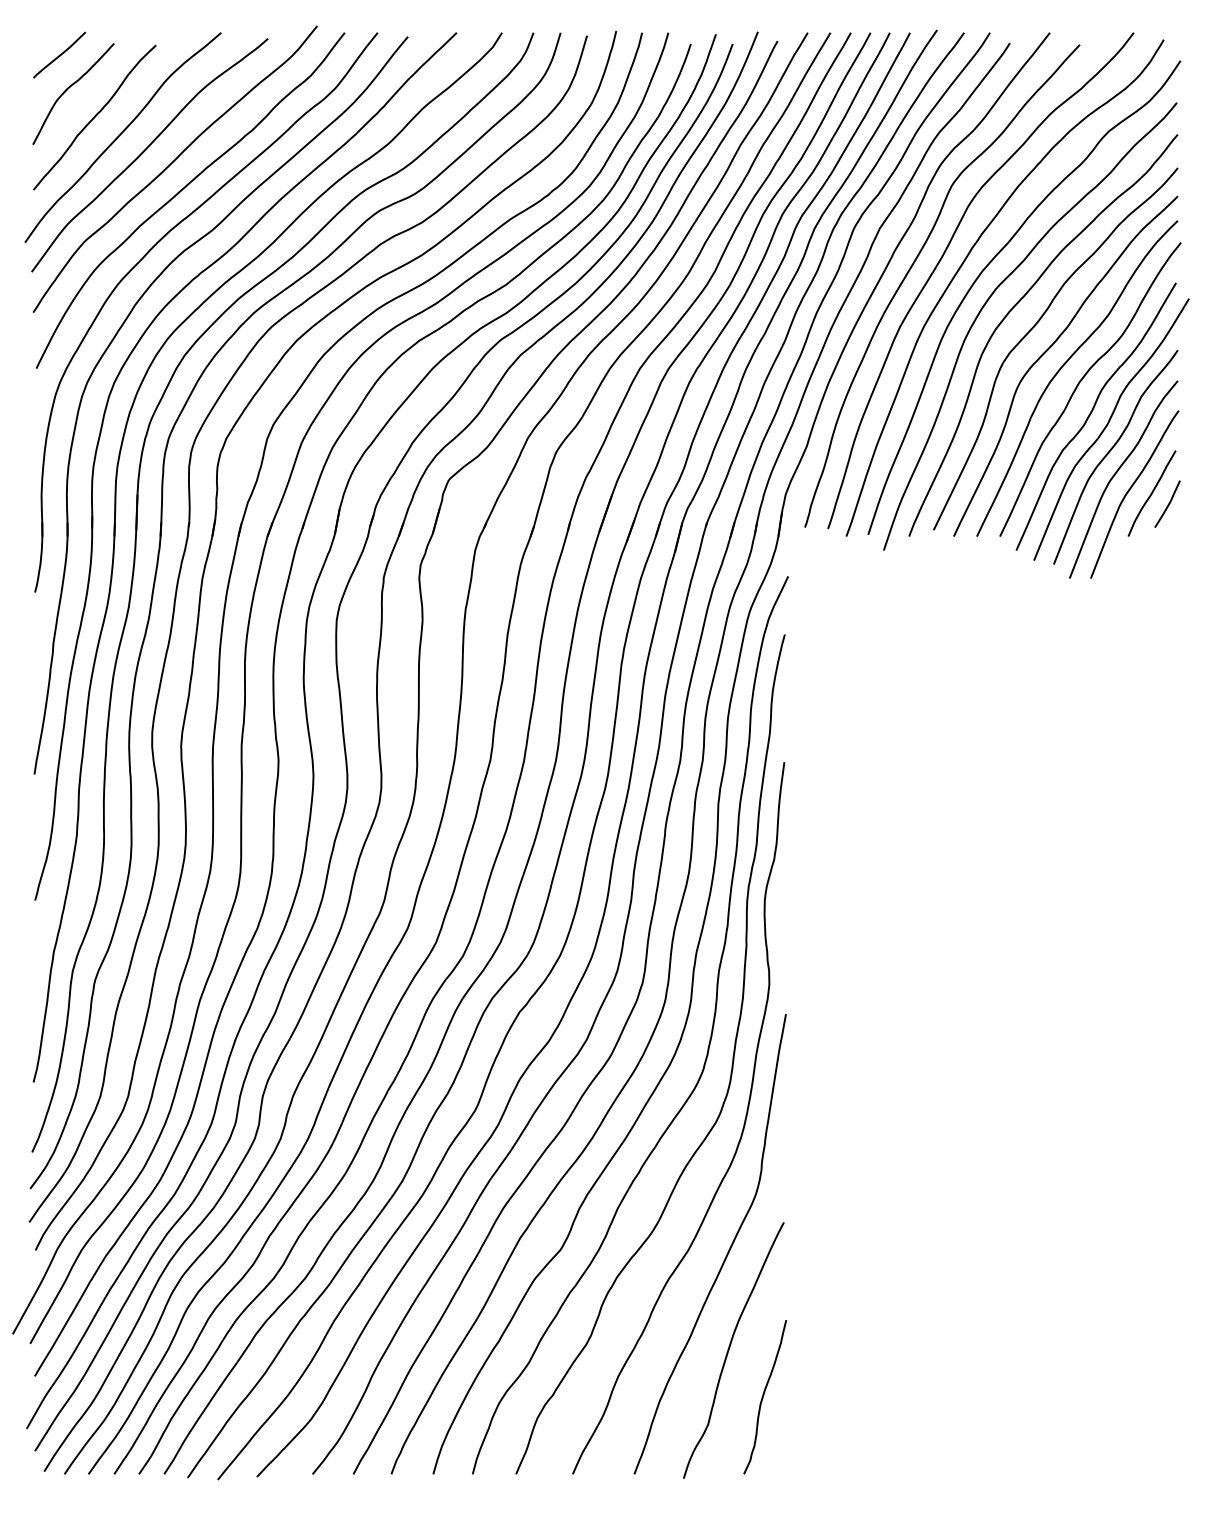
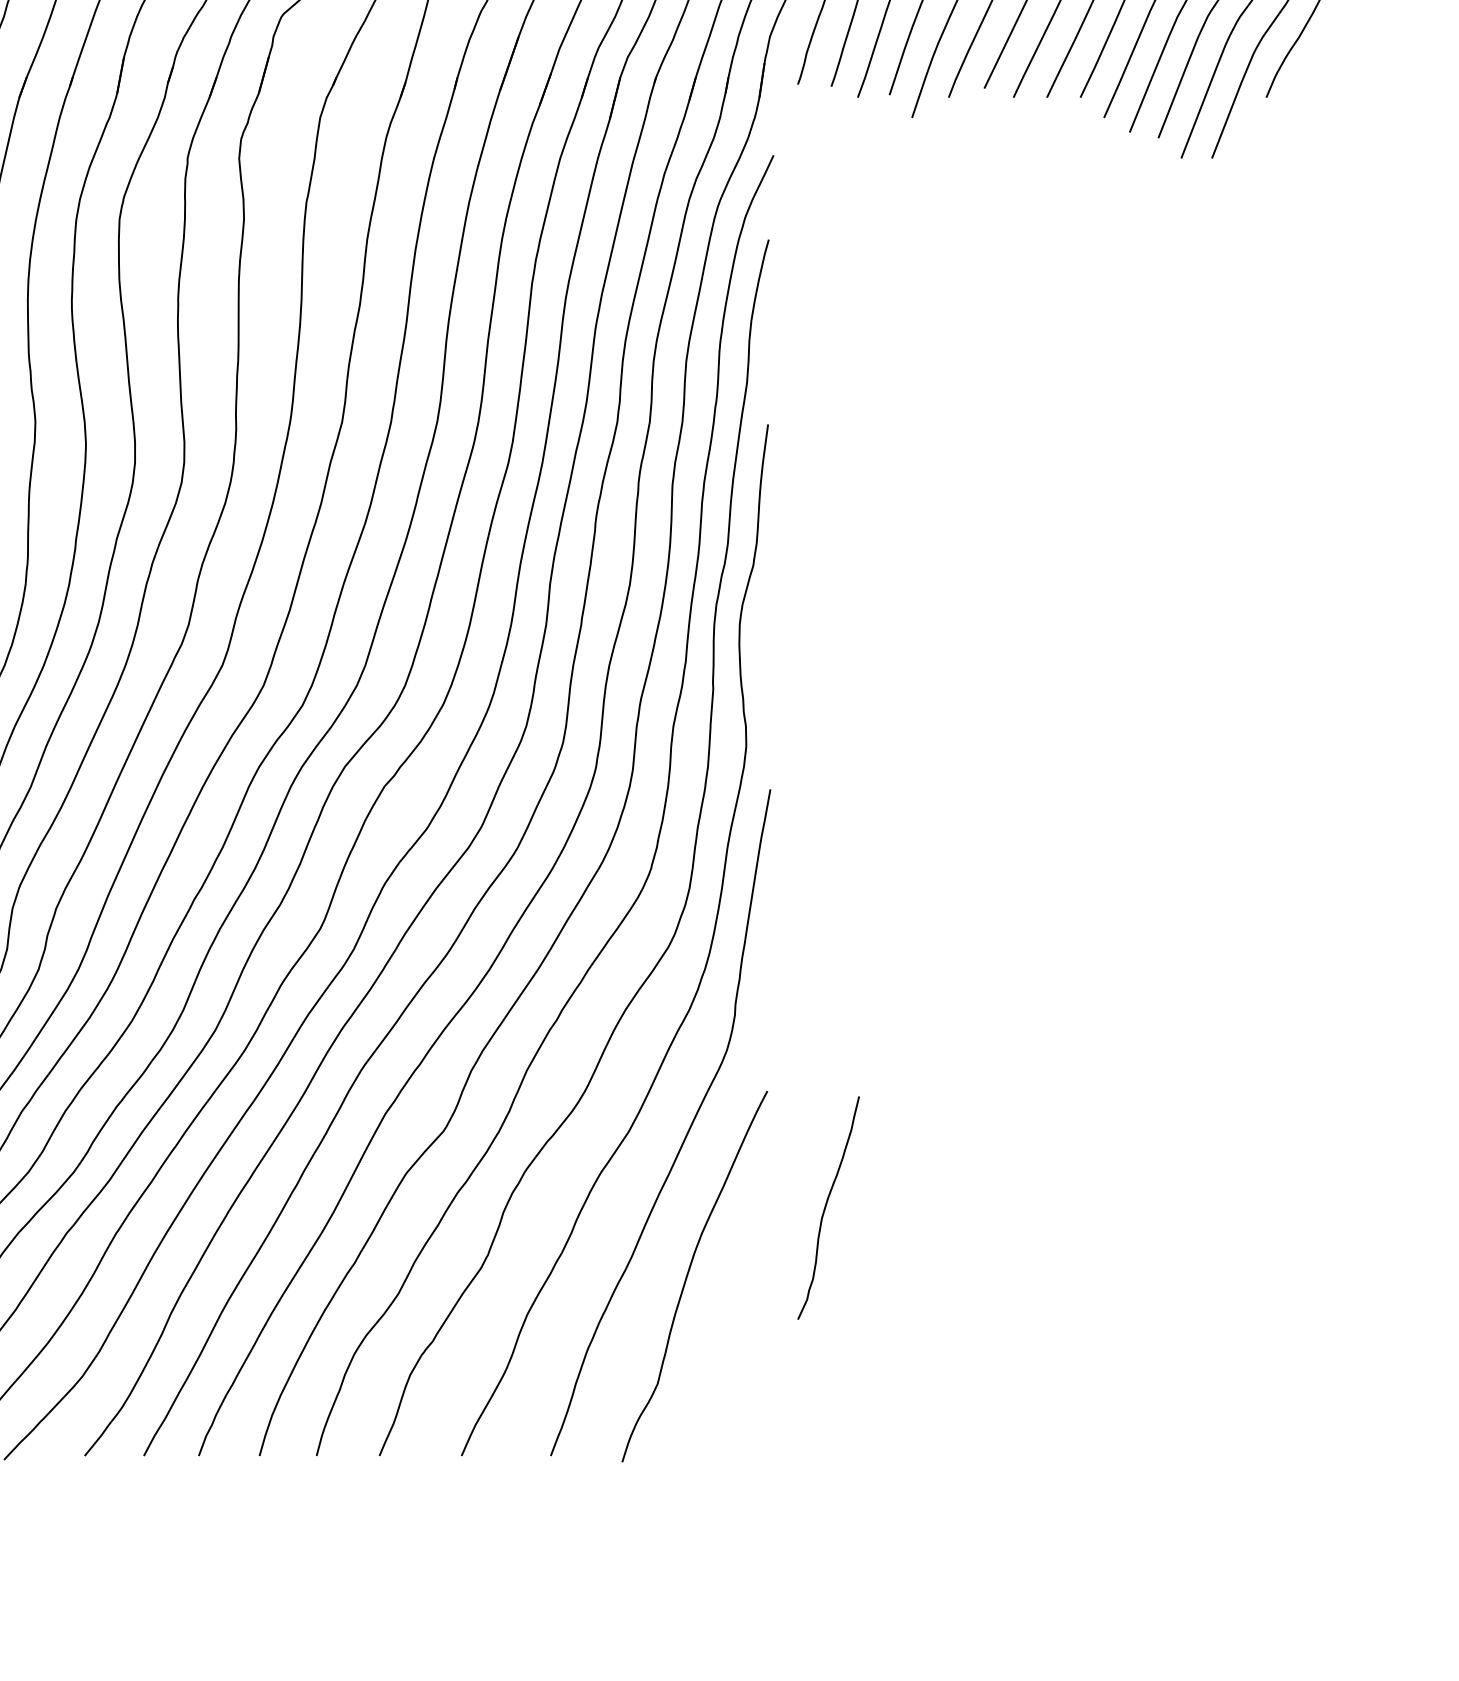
line: (1168, 503) -> (1324, 49), removed
curve: (763, 1397) -> (826, 1208), moved

